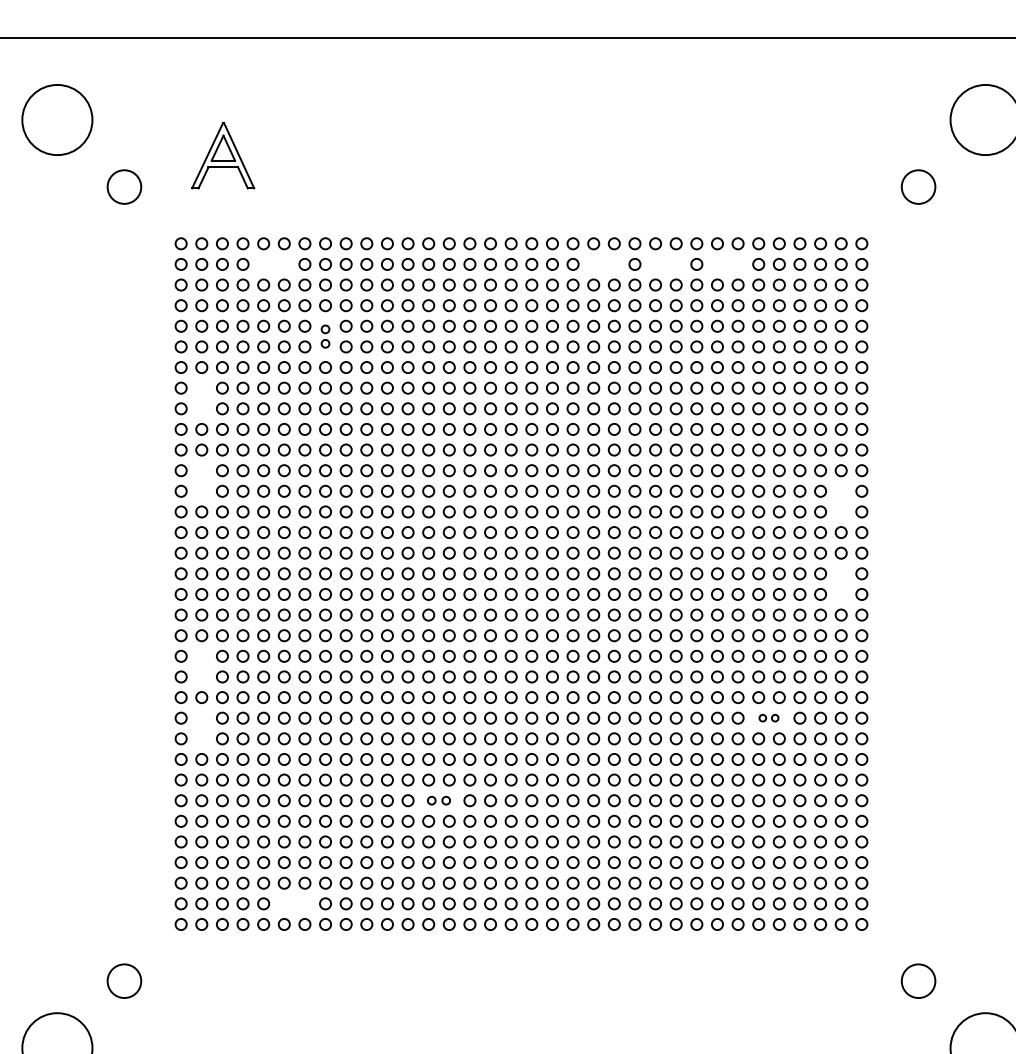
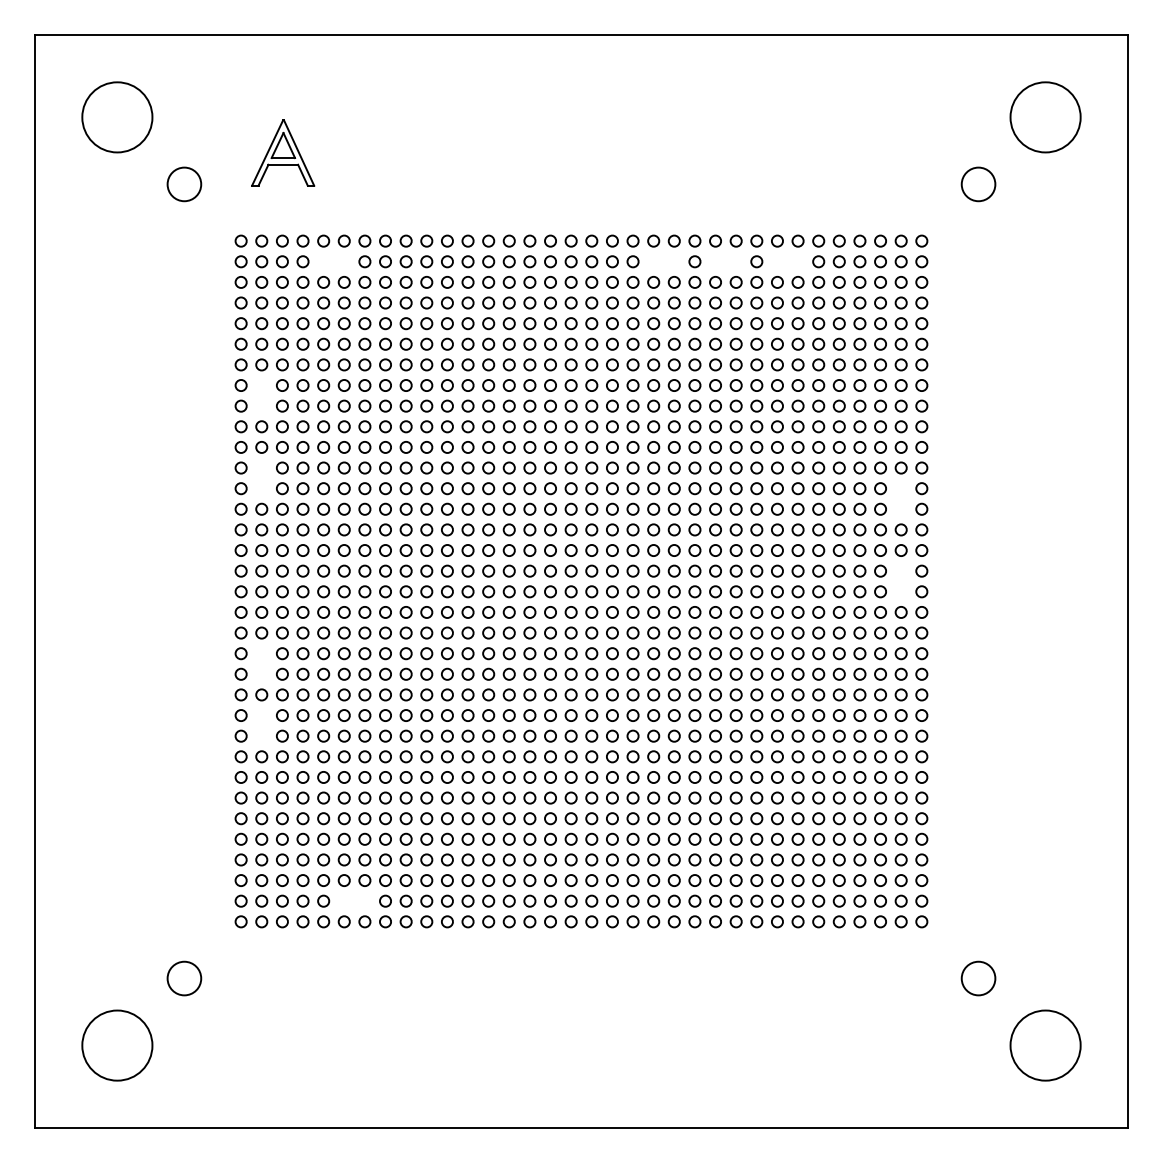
part: (325, 336) -> (385, 333), size x1.43
part: (768, 718) -> (828, 715), size x1.67
part: (438, 800) -> (498, 797), size x1.43

